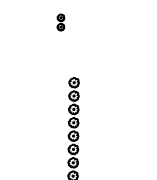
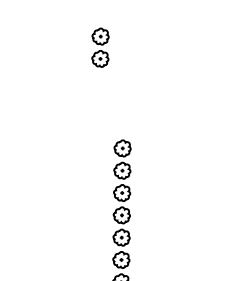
part: (60, 22) -> (99, 47), size x1.43

